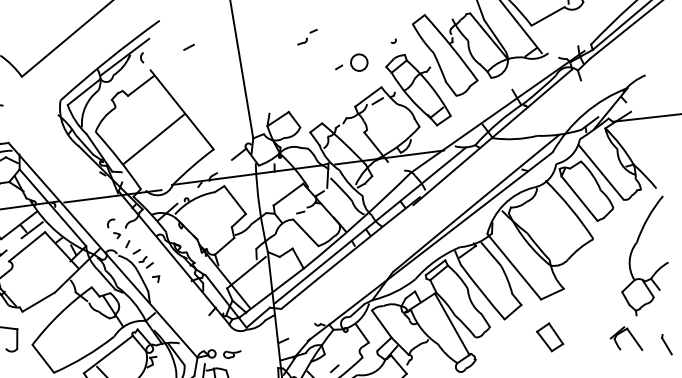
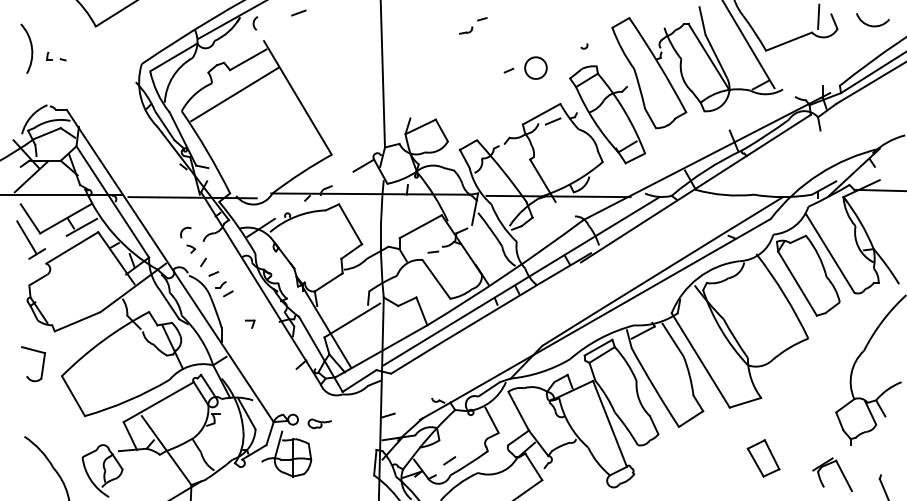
line: (188, 47) -> (298, 12), moved
line: (154, 138) -> (234, 94), moved
part: (156, 278) -> (250, 323), moved
part: (549, 337) -> (763, 458), moved

